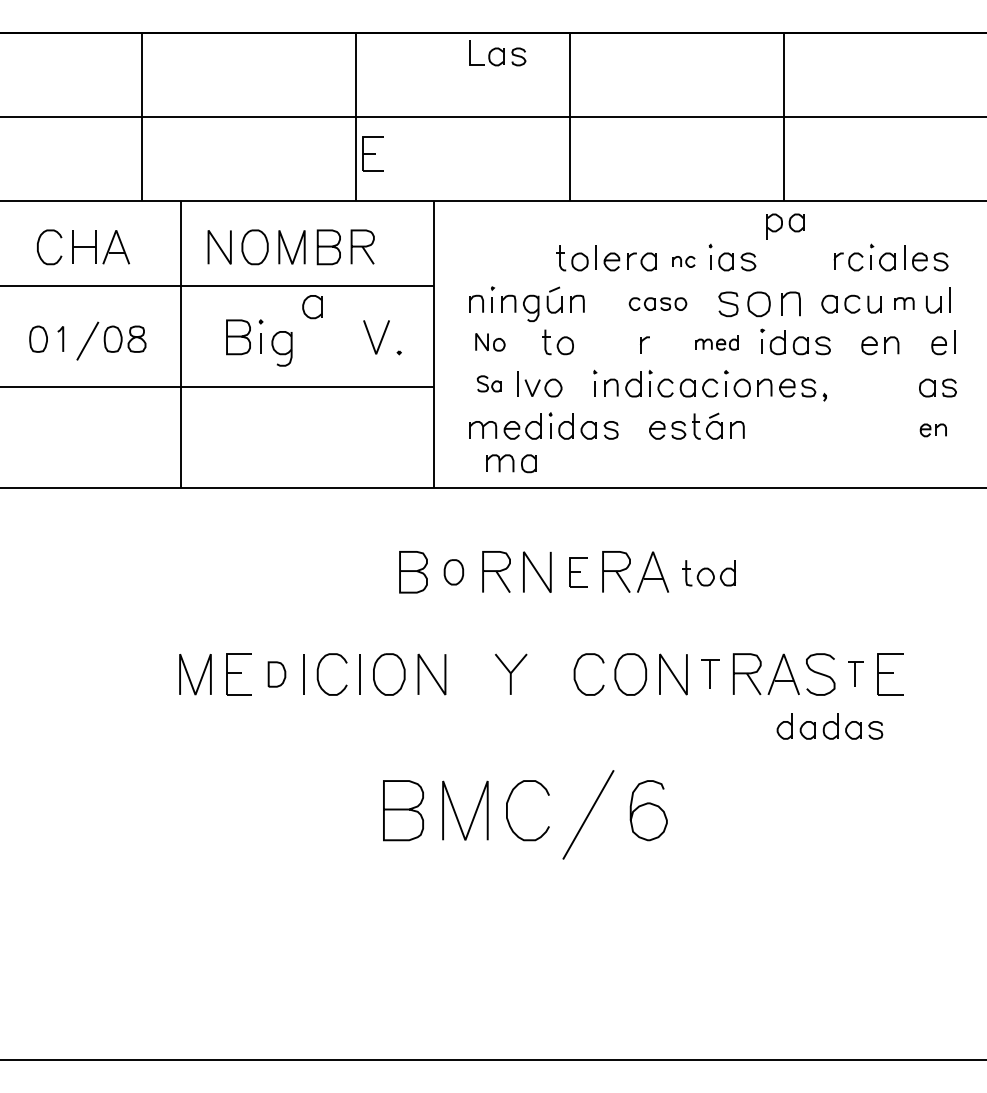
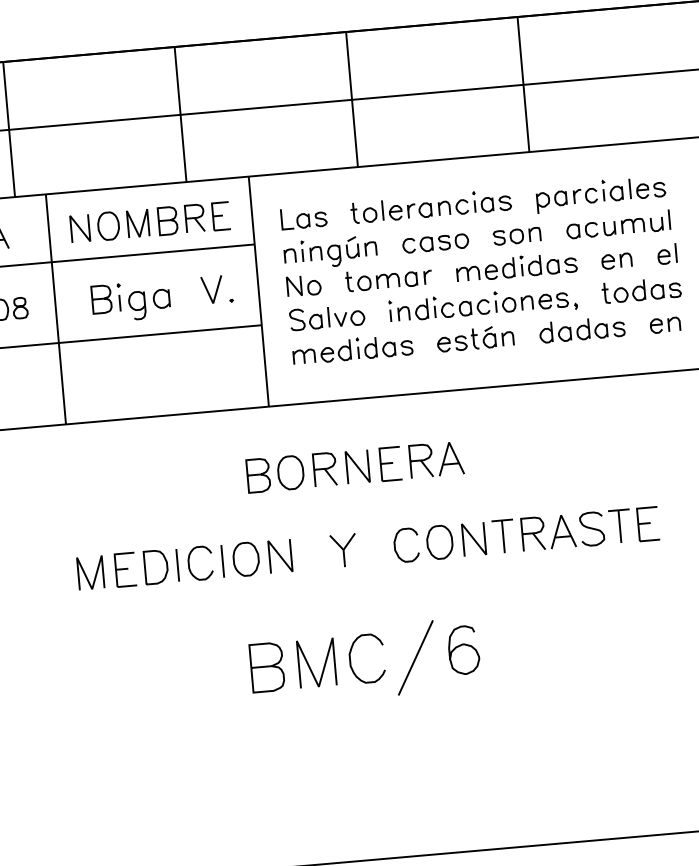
part: (497, 53) -> (303, 218), moved
part: (372, 153) -> (220, 215), moved
part: (785, 226) -> (552, 202), moved
part: (683, 261) -> (453, 207), size x1.67
part: (657, 303) -> (435, 242), size x1.43
part: (759, 303) -> (517, 235), size x0.71
part: (904, 303) -> (633, 225), size x1.43
part: (312, 307) -> (161, 299), moved
part: (490, 342) -> (304, 285), size x1.43
part: (716, 342) -> (485, 270), size x1.67
part: (489, 383) -> (306, 318), size x1.67
part: (933, 430) -> (665, 325), size x1.43
part: (511, 463) -> (397, 280), moved
part: (453, 572) -> (290, 473), size x1.67
part: (578, 572) -> (390, 464), size x1.43
part: (708, 573) -> (622, 292), moved
part: (710, 673) -> (503, 535), size x1.43
part: (855, 673) -> (620, 525), size x1.67
part: (276, 674) -> (155, 567), size x1.67
part: (829, 726) -> (581, 329), moved

